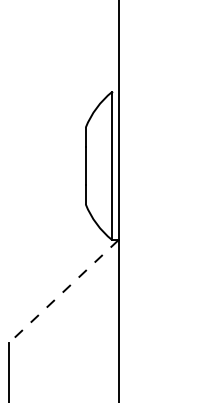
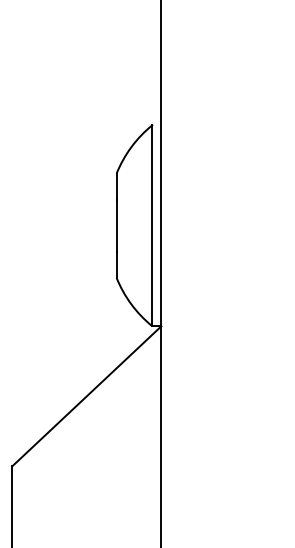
line: (63, 291) -> (86, 396), dashed -> solid

